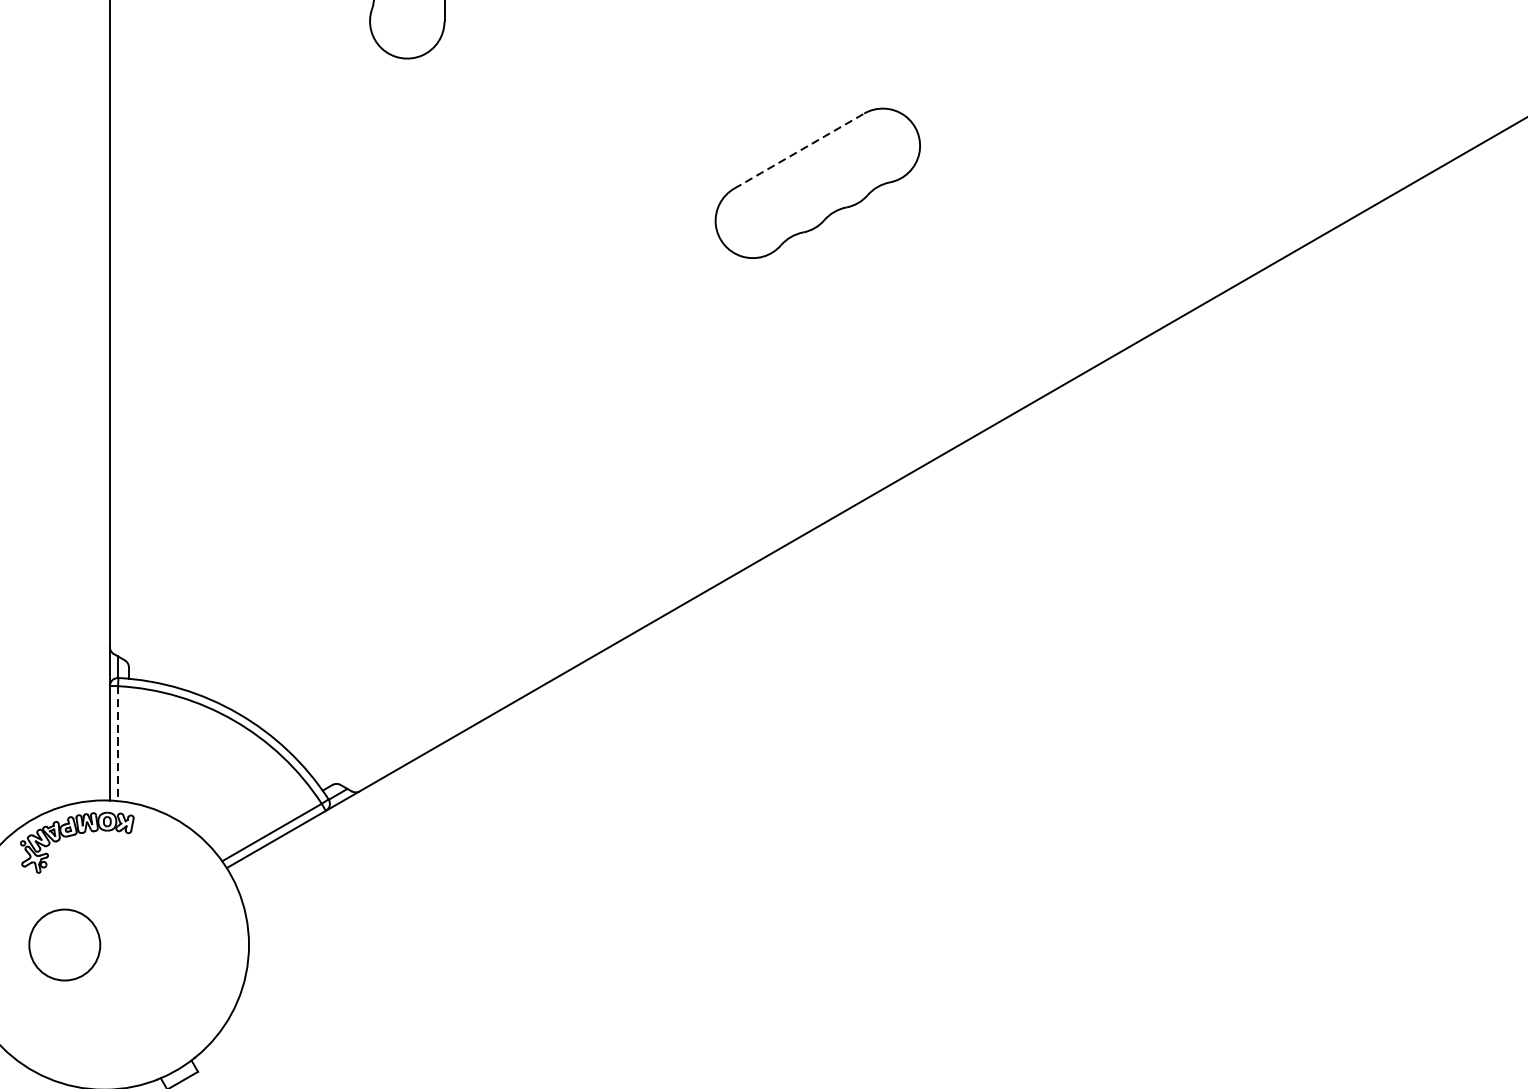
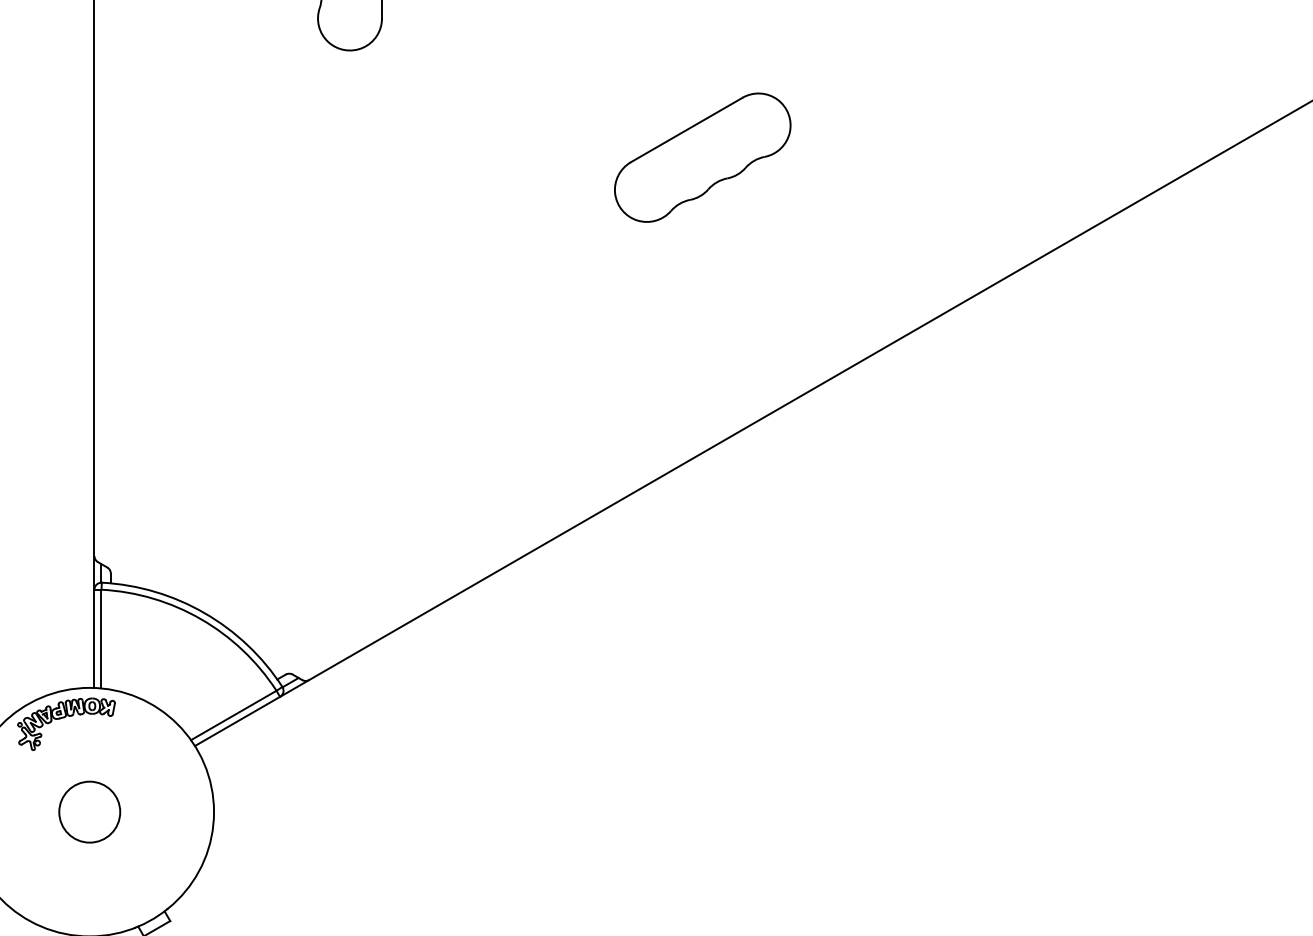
line: (800, 150) -> (687, 129), dashed -> solid
line: (118, 744) -> (101, 639), dashed -> solid
circle: (64, 944) -> (89, 811), moved

